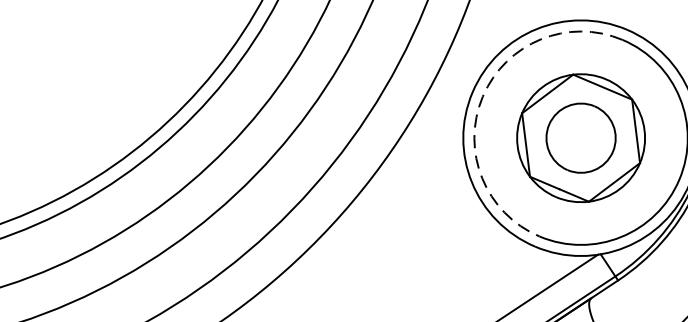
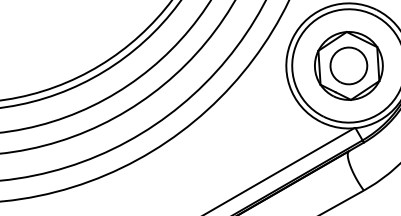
arc: (483, 96) -> (298, 40), dashed -> solid

